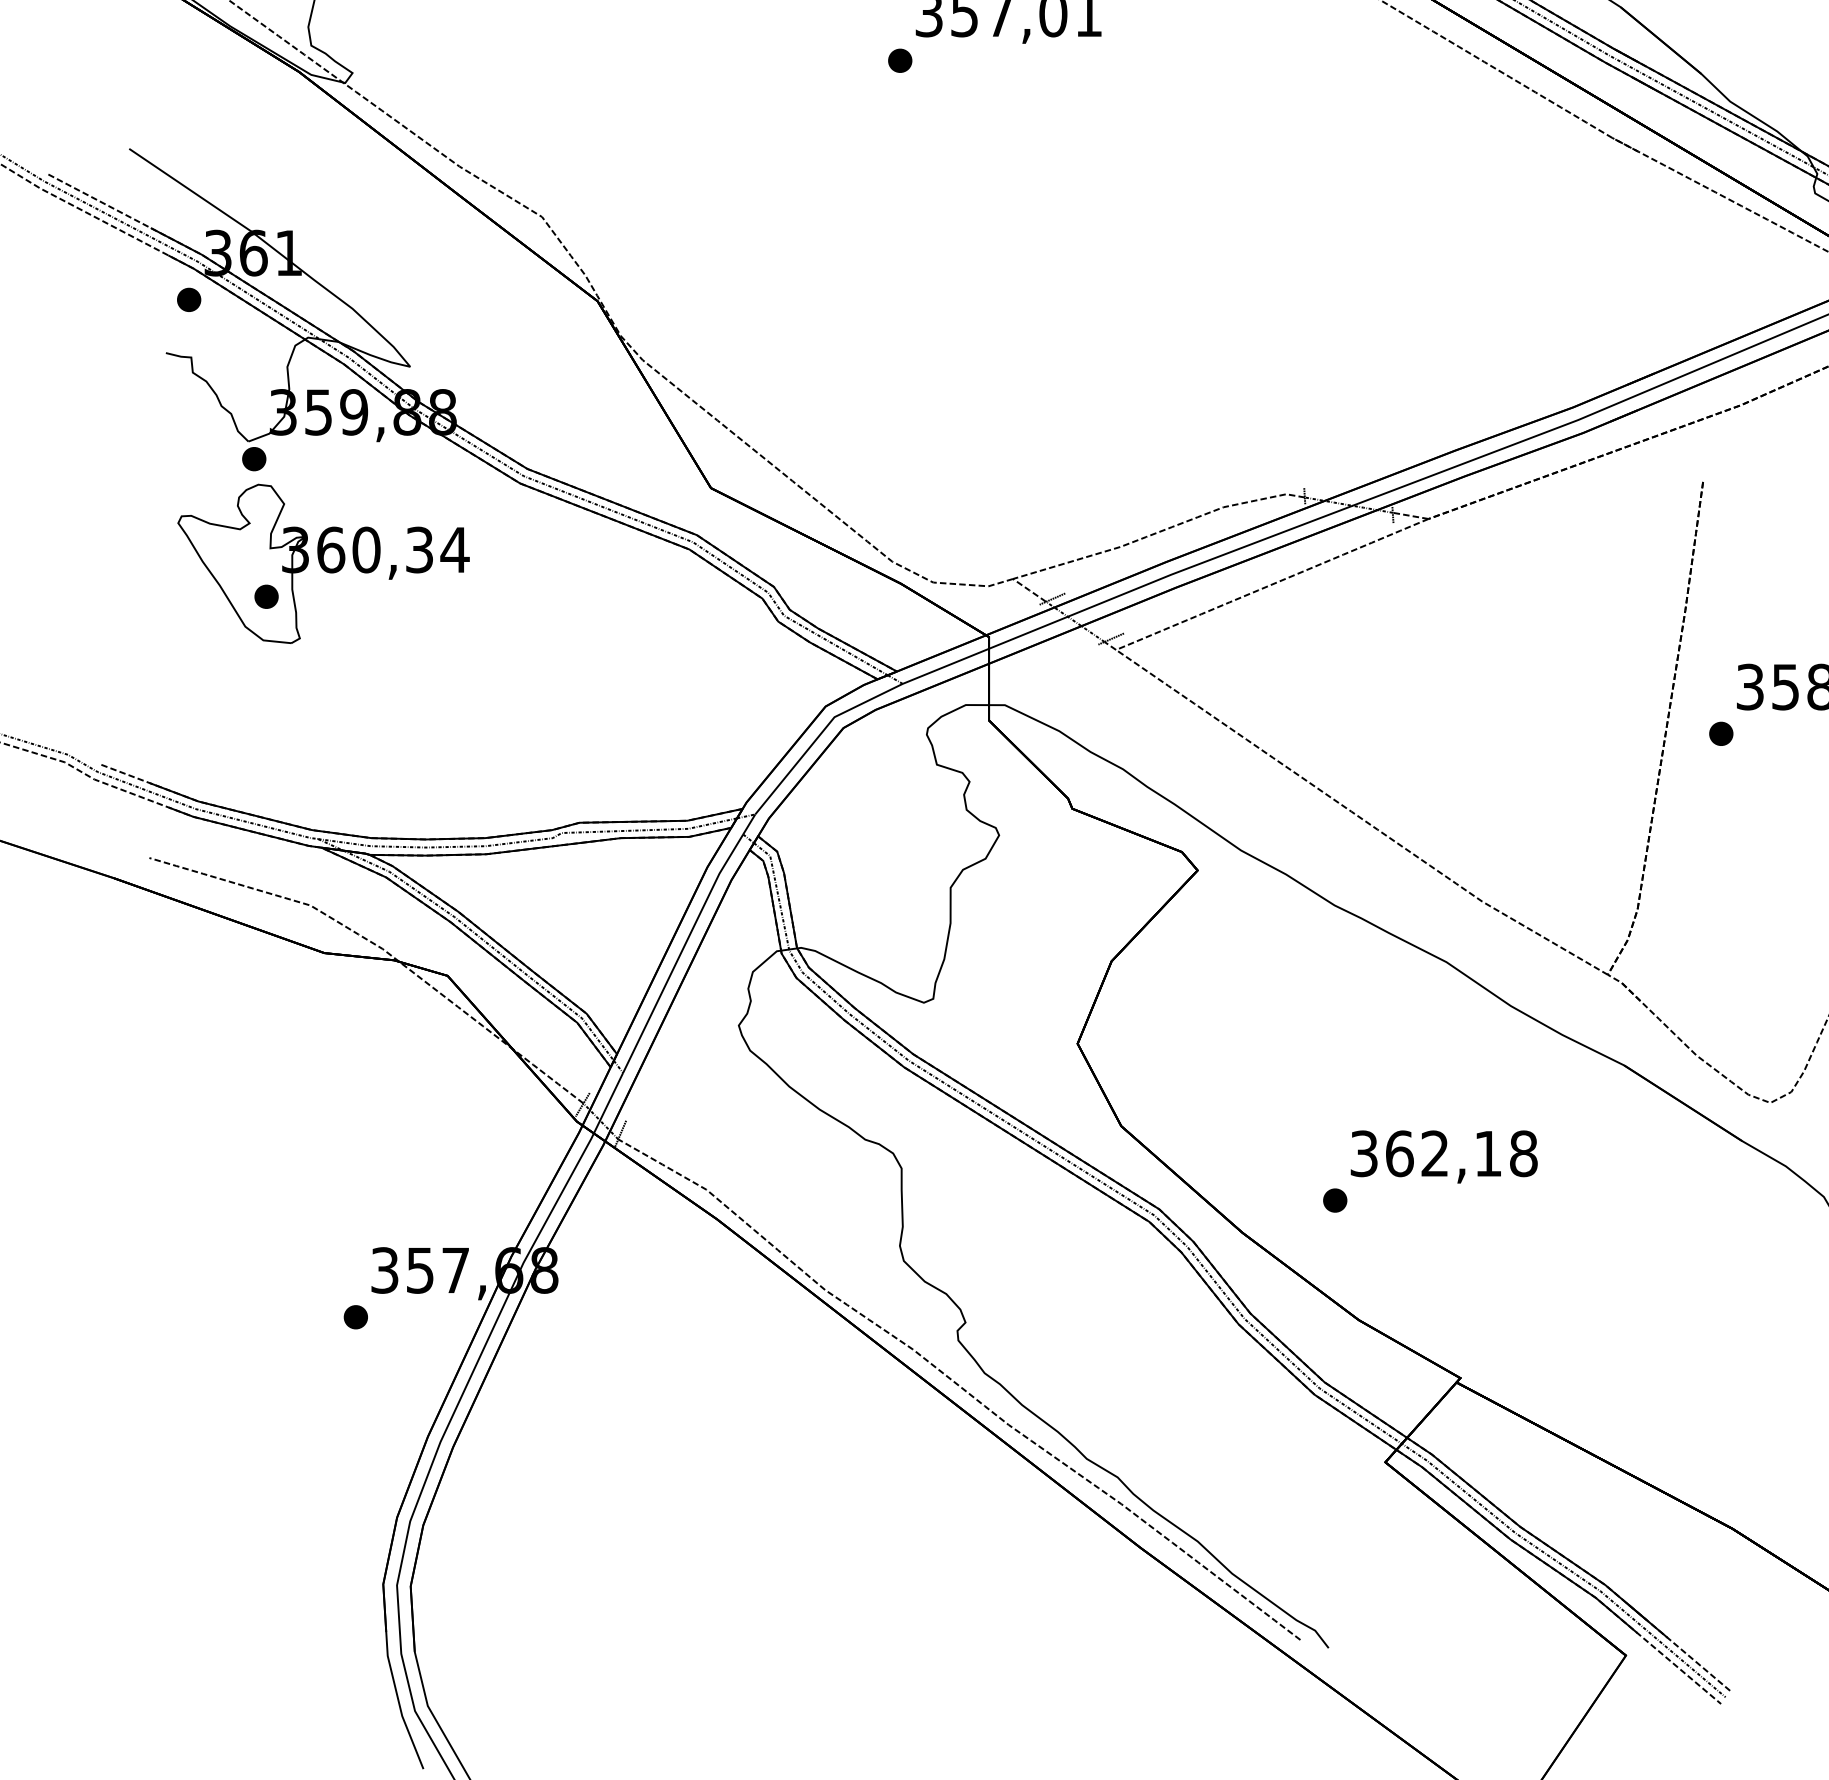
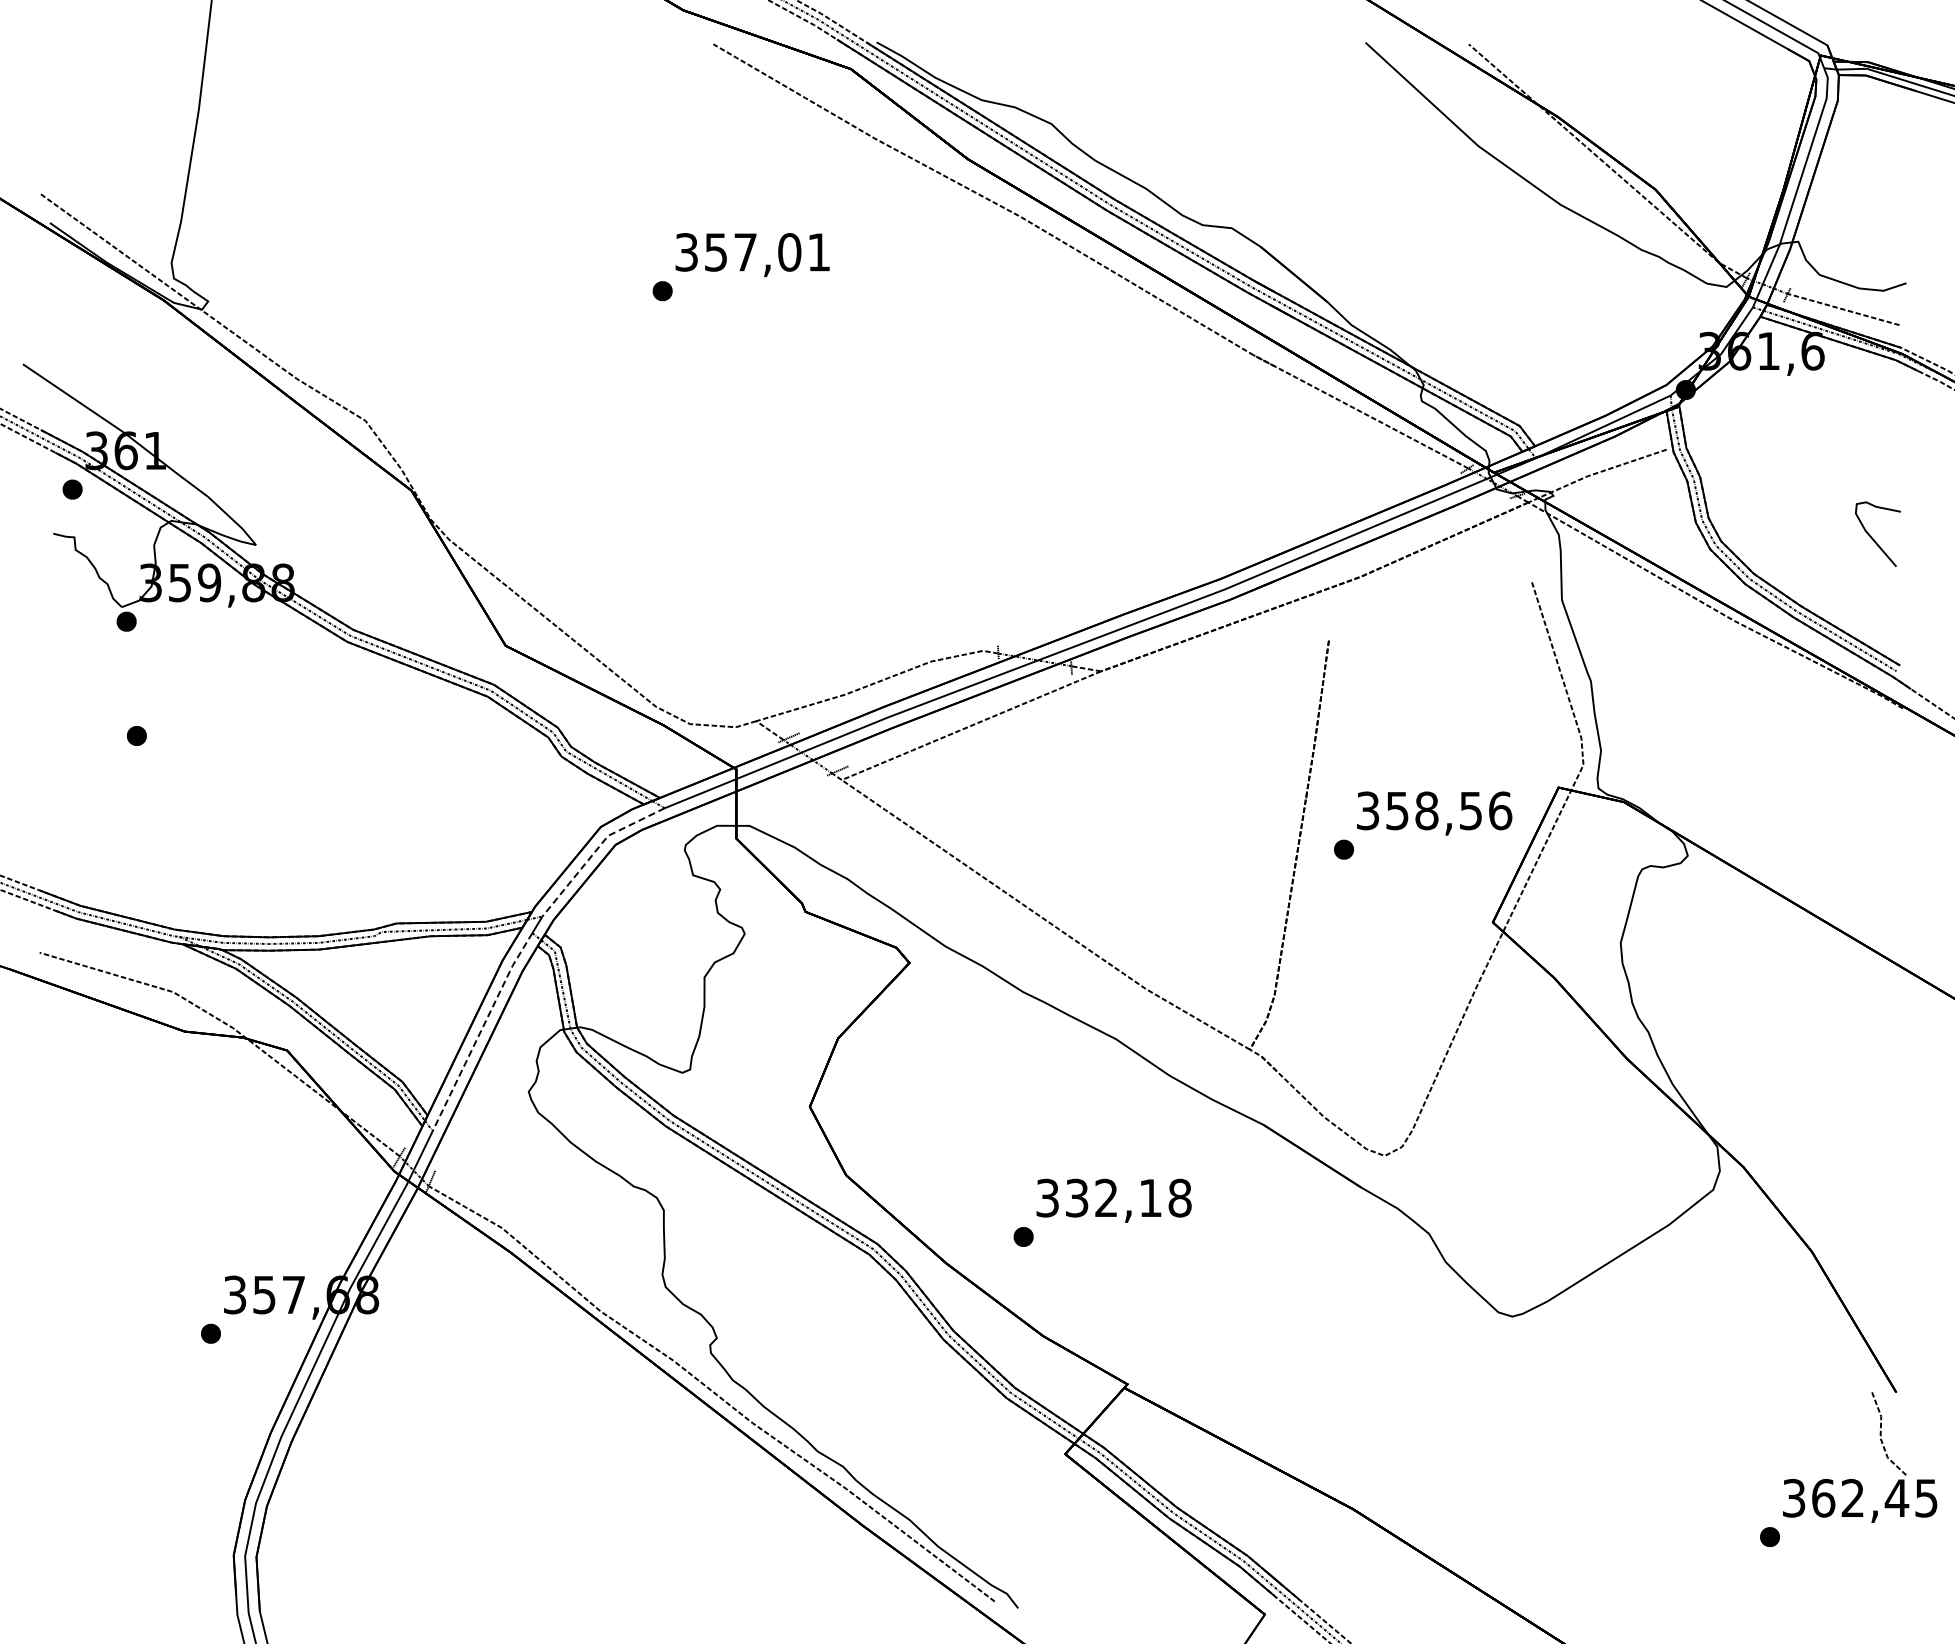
part: (322, 563) -> (183, 708), removed
line: (819, 737) -> (595, 852), solid -> dashed
line: (681, 951) -> (481, 1030), solid -> dashed
text: (1398, 1153) -> (1076, 1197), 362,18 -> 332,18

